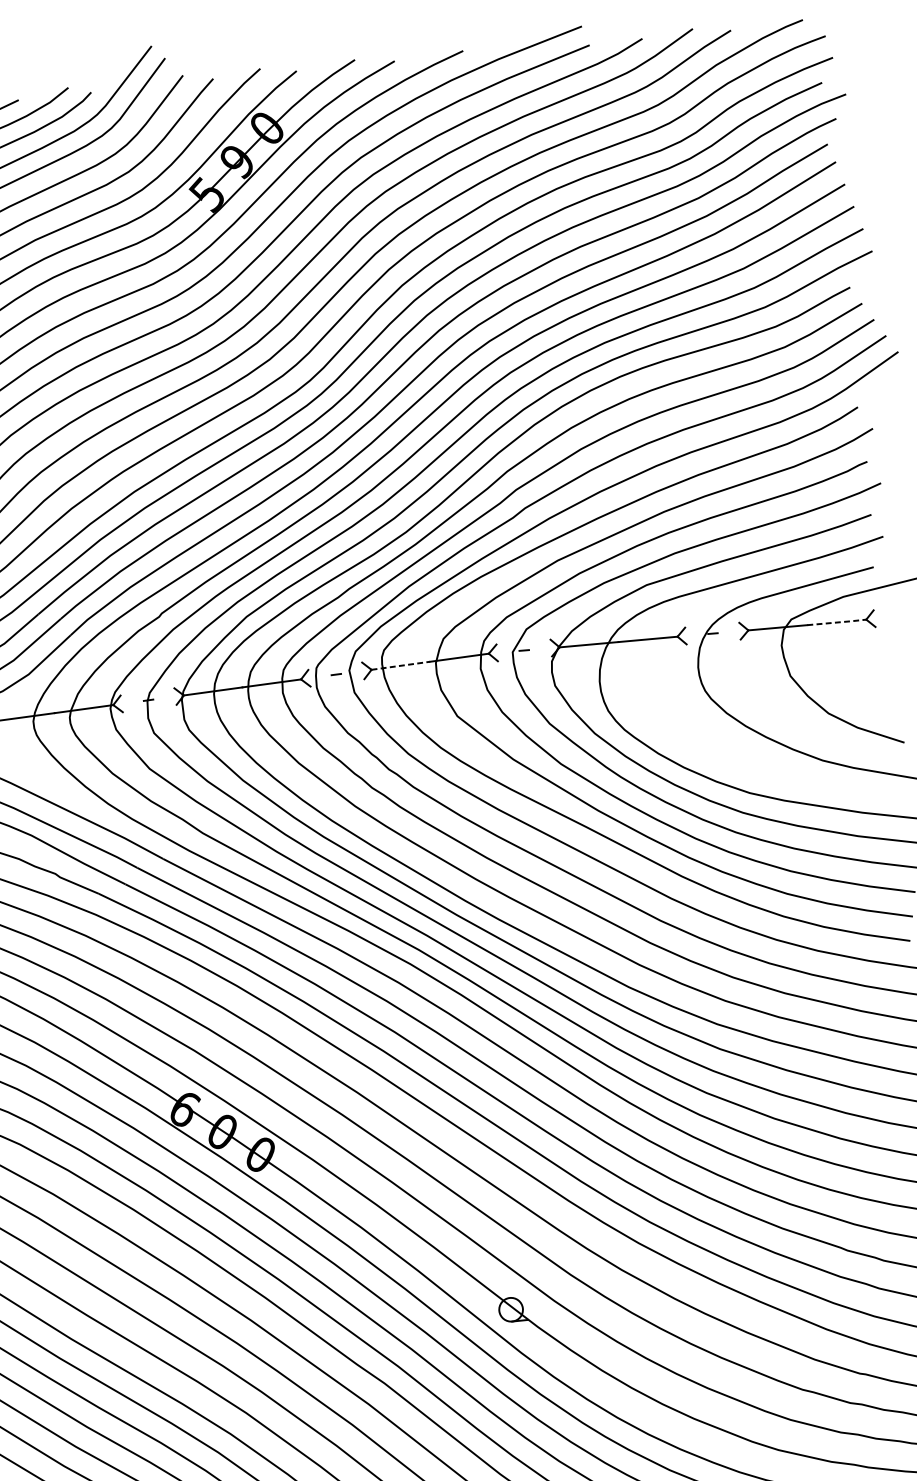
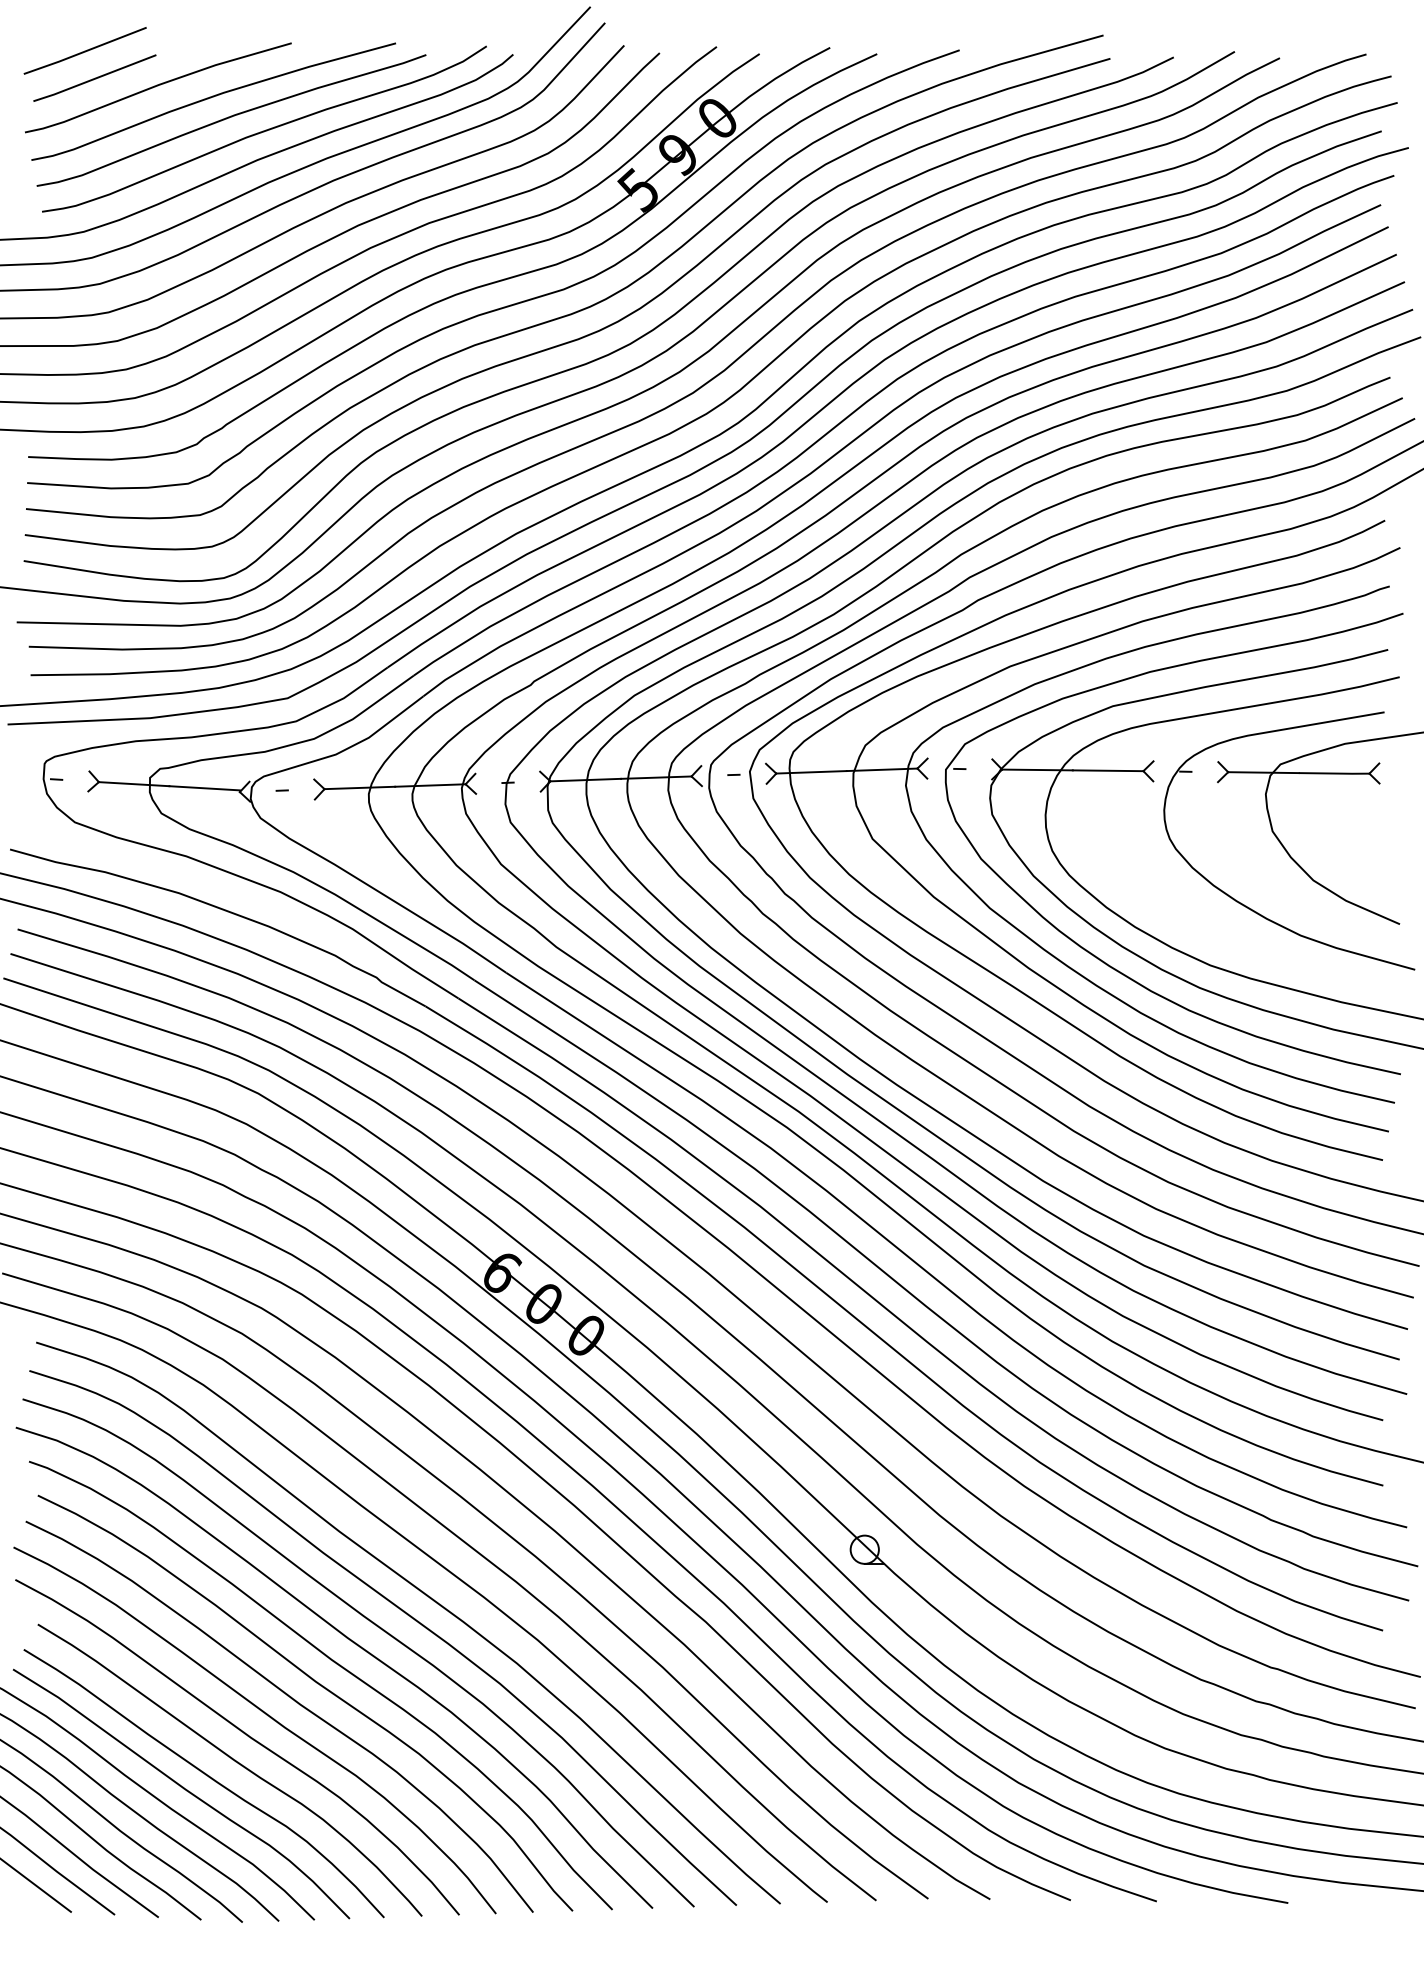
line: (837, 622) -> (1335, 773), dashed -> solid
line: (401, 665) -> (812, 772), dashed -> solid

